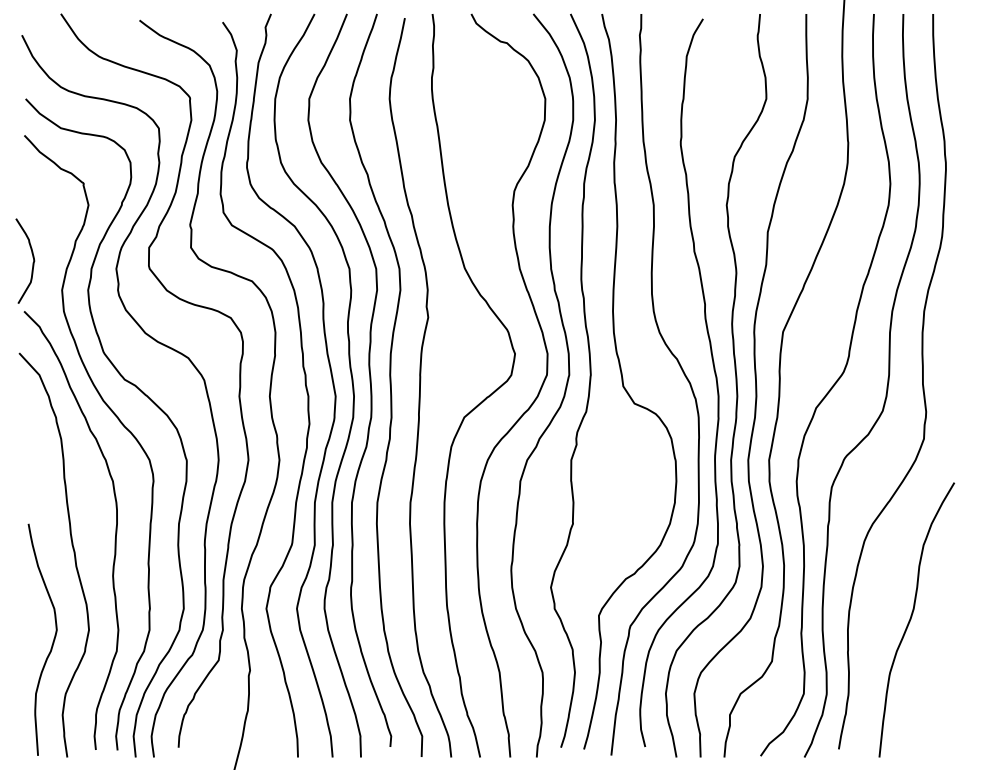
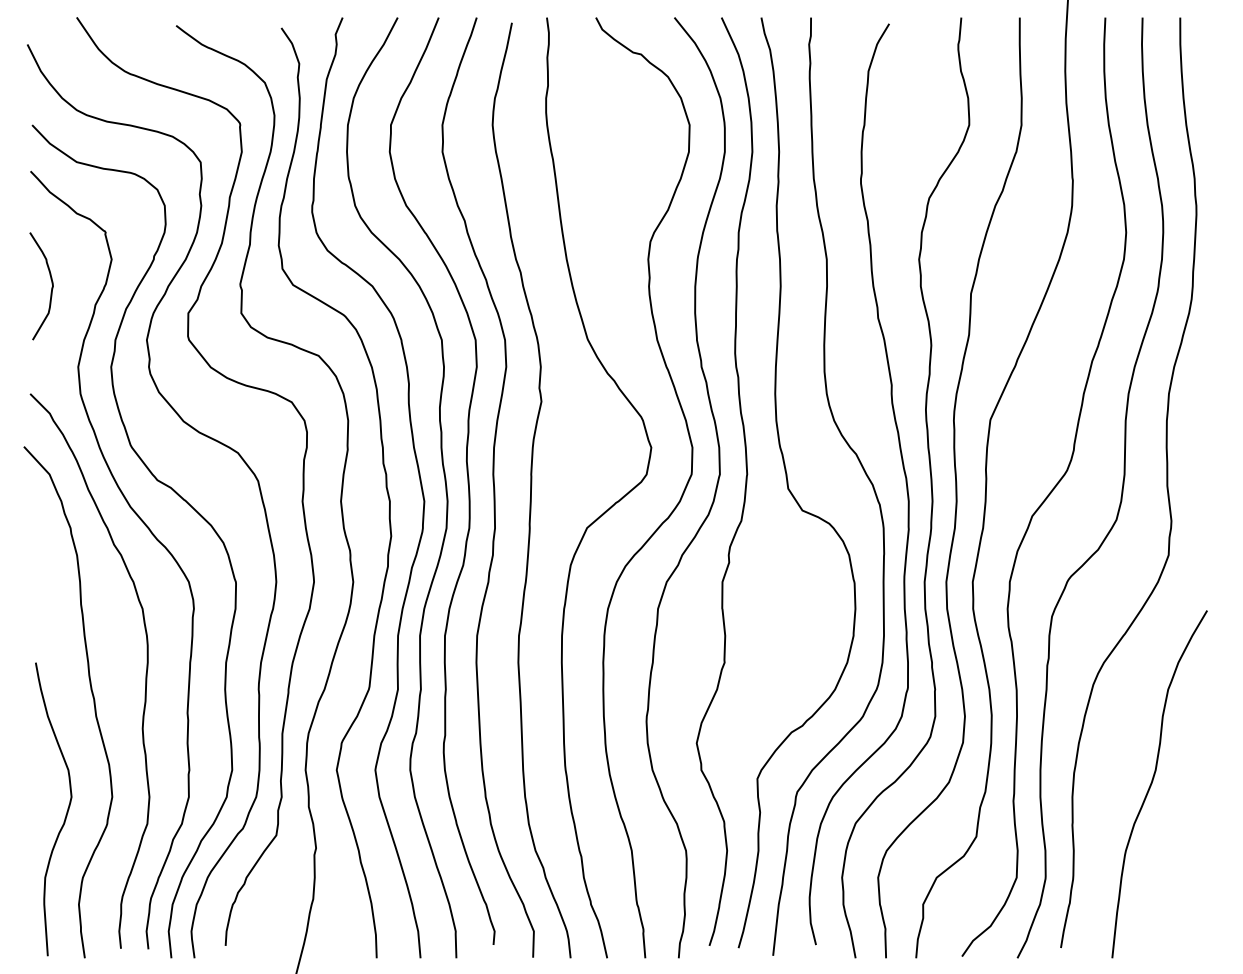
curve: (33, 262) -> (51, 287), moved

